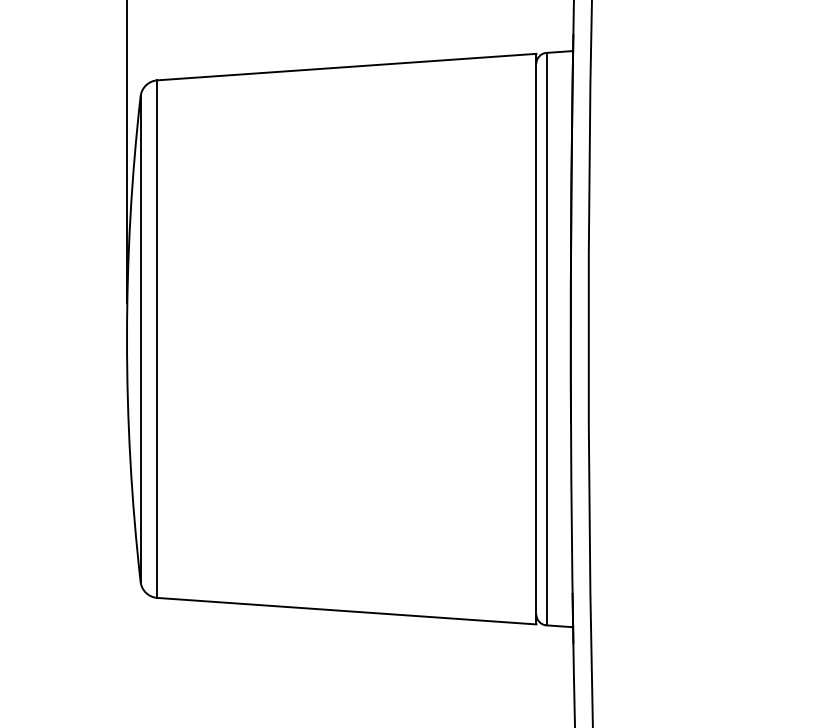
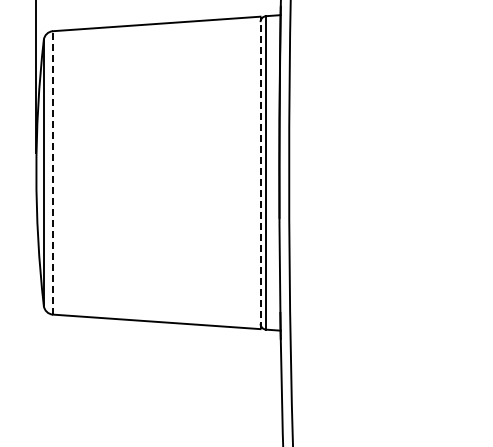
line: (156, 338) -> (52, 172), solid -> dashed
line: (536, 338) -> (260, 172), solid -> dashed

